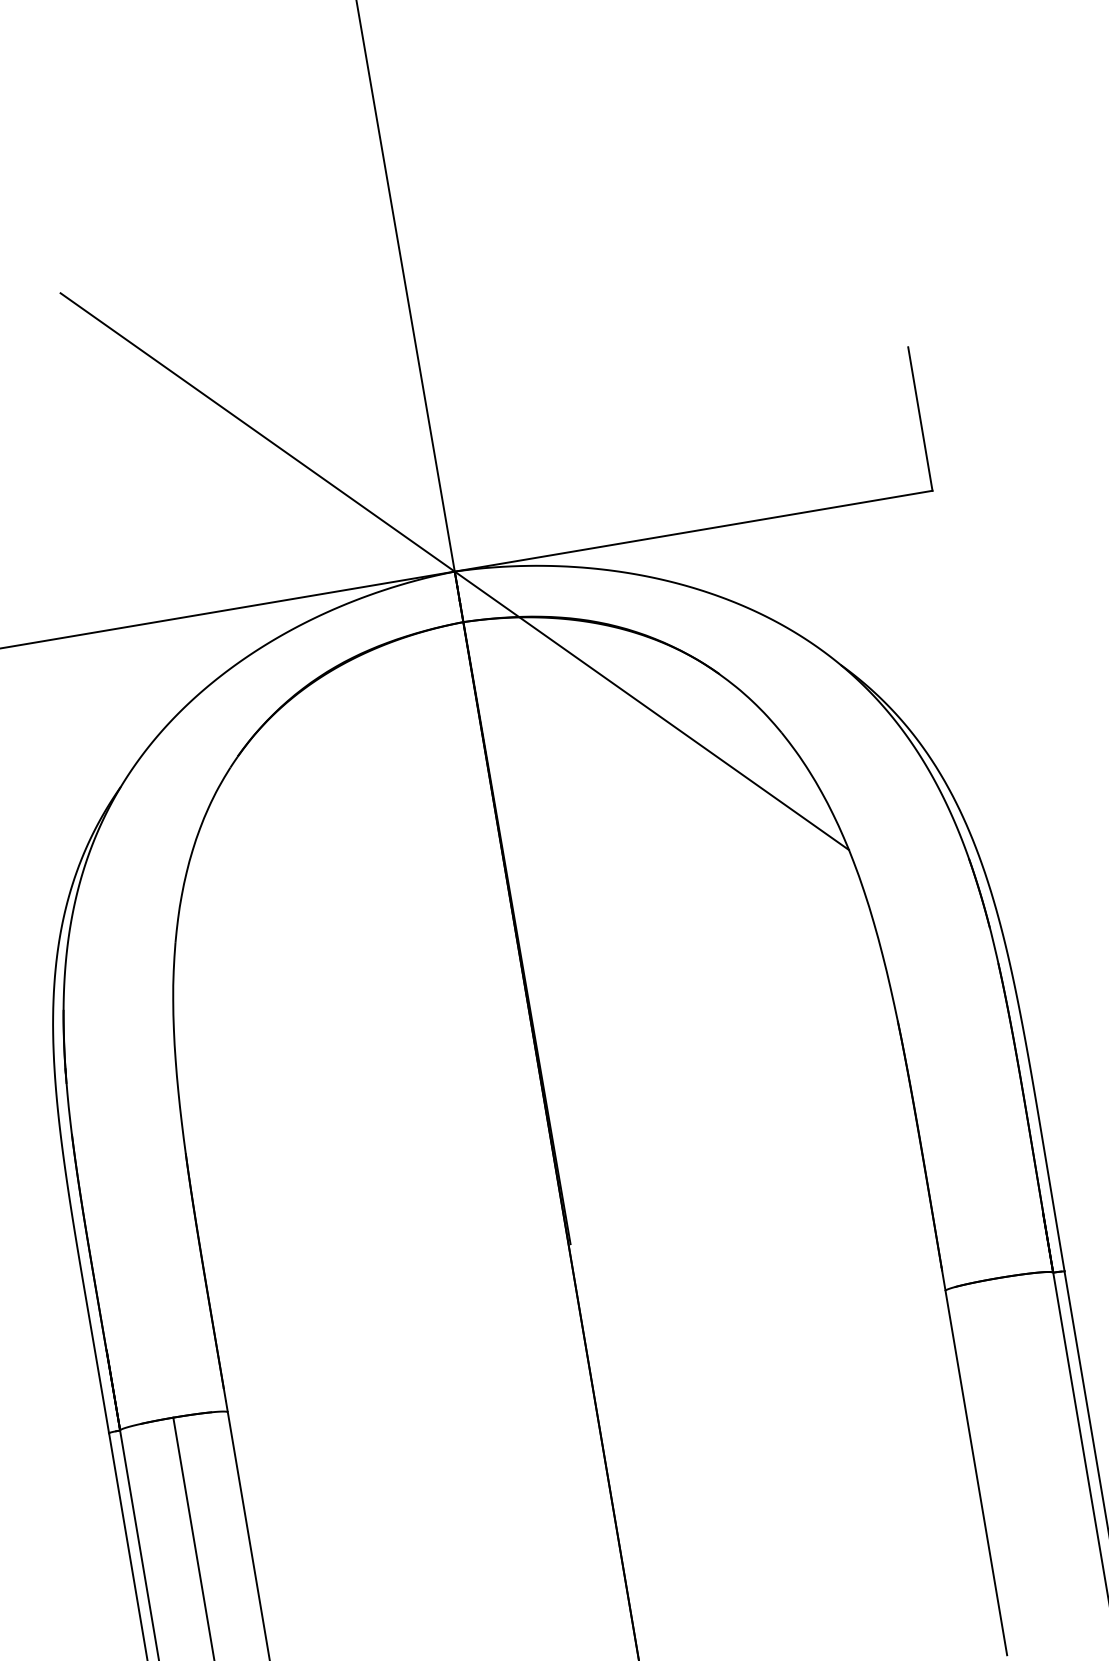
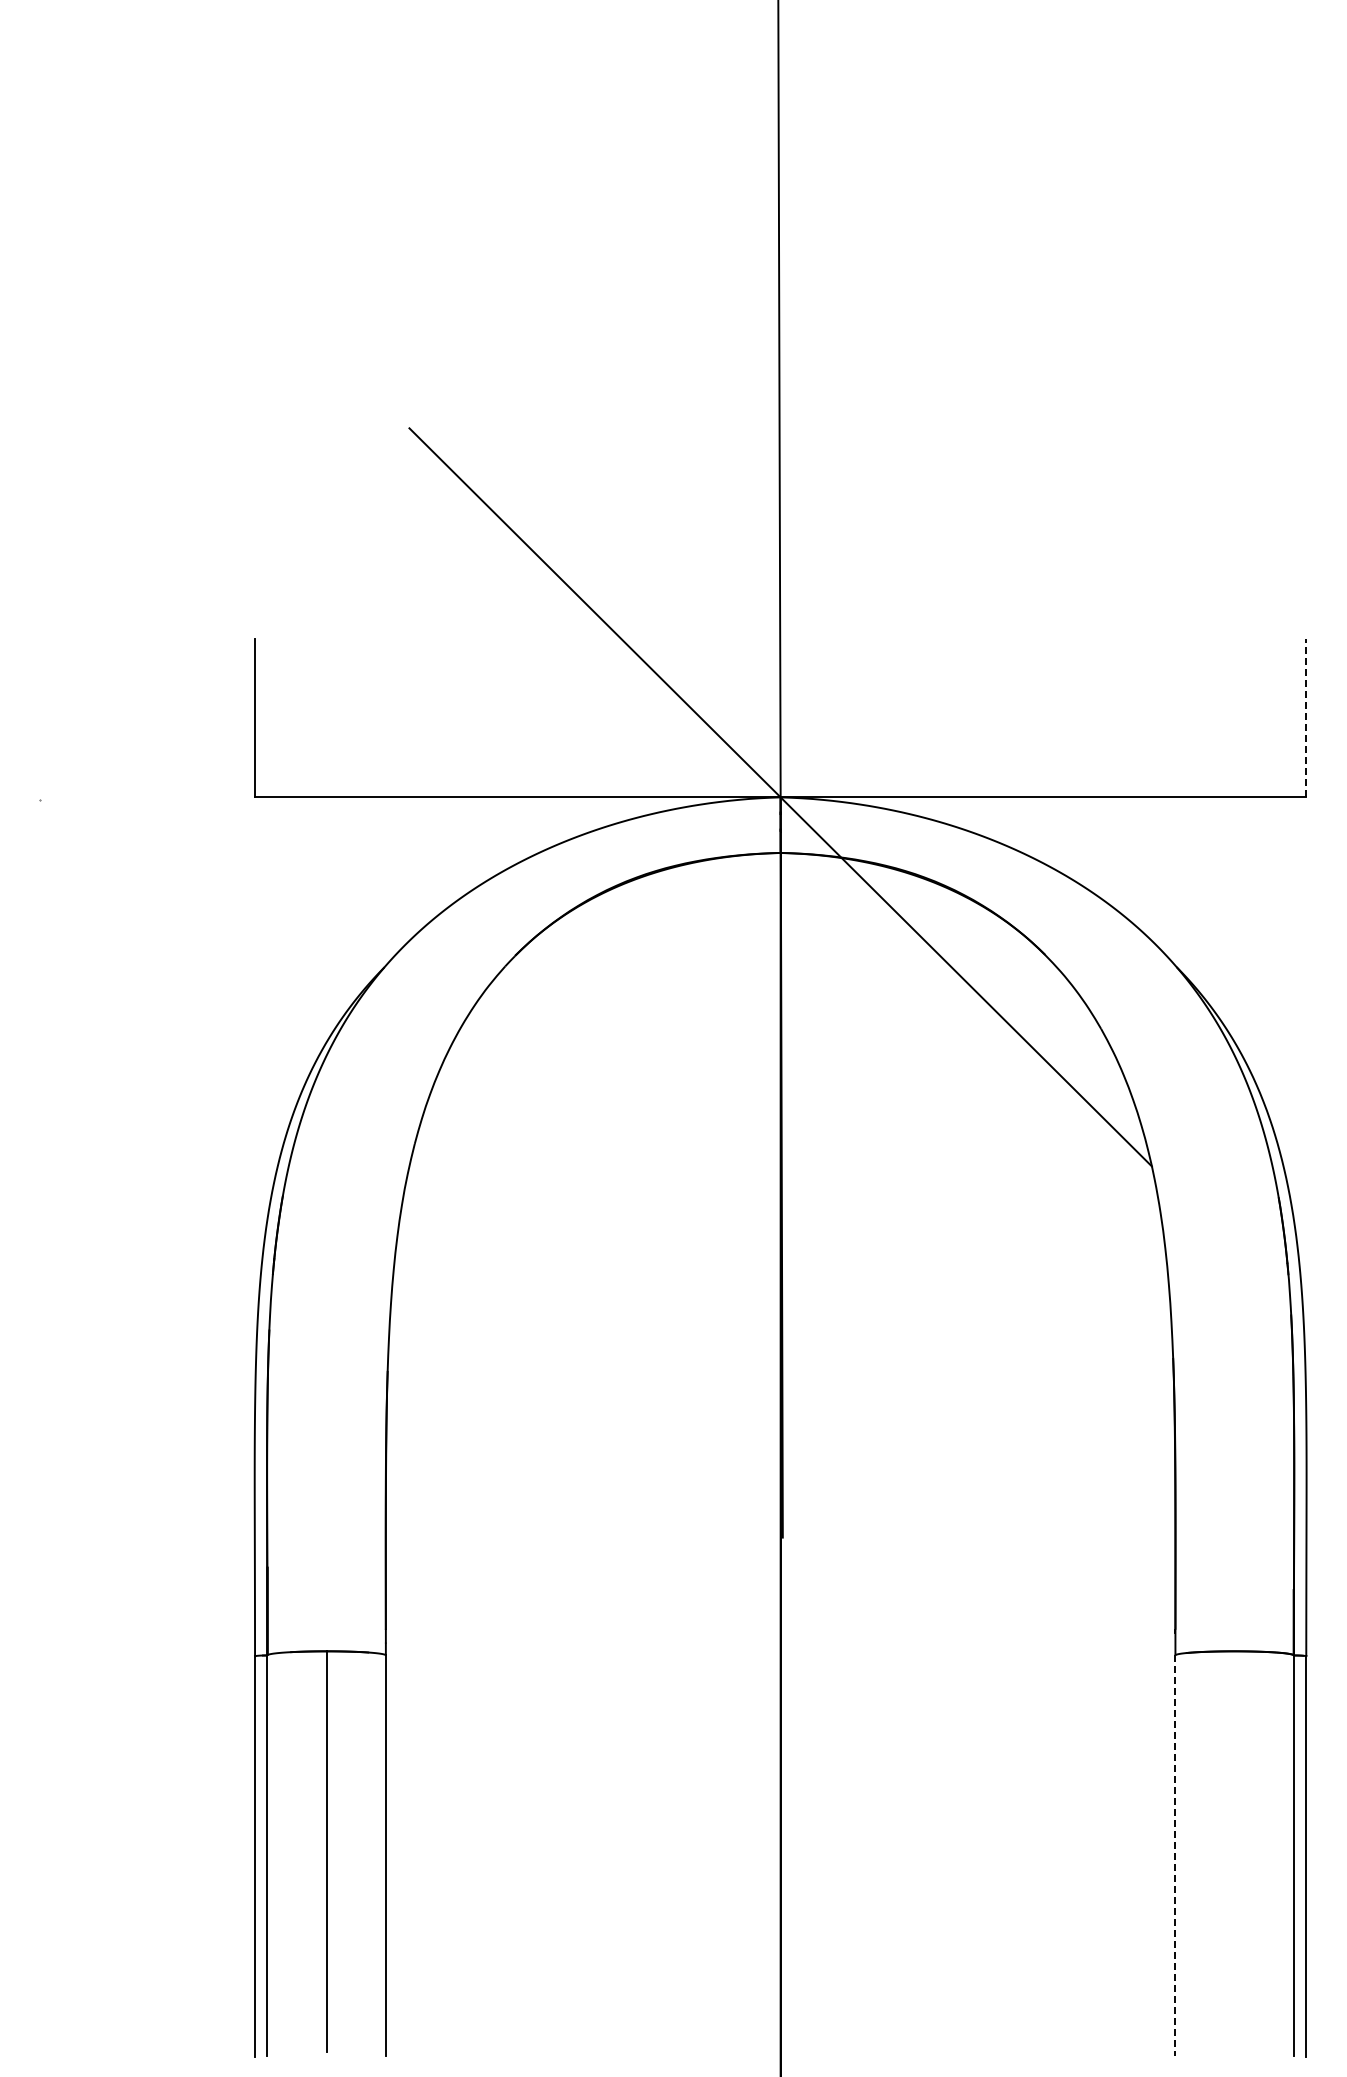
line: (920, 419) -> (1306, 718), solid -> dashed
line: (976, 1473) -> (1175, 1856), solid -> dashed

